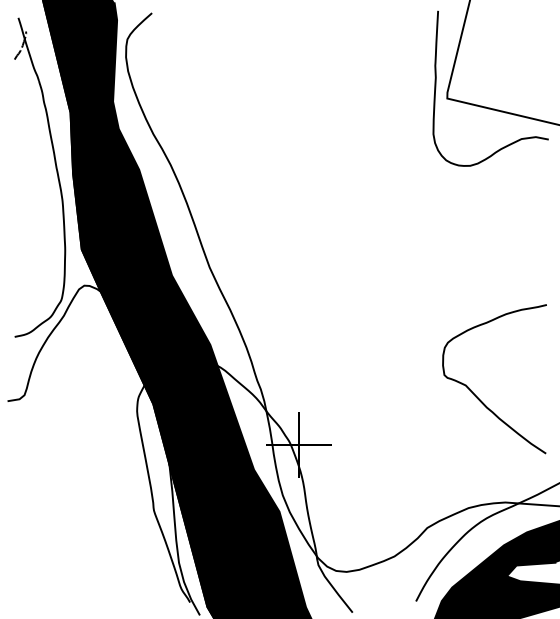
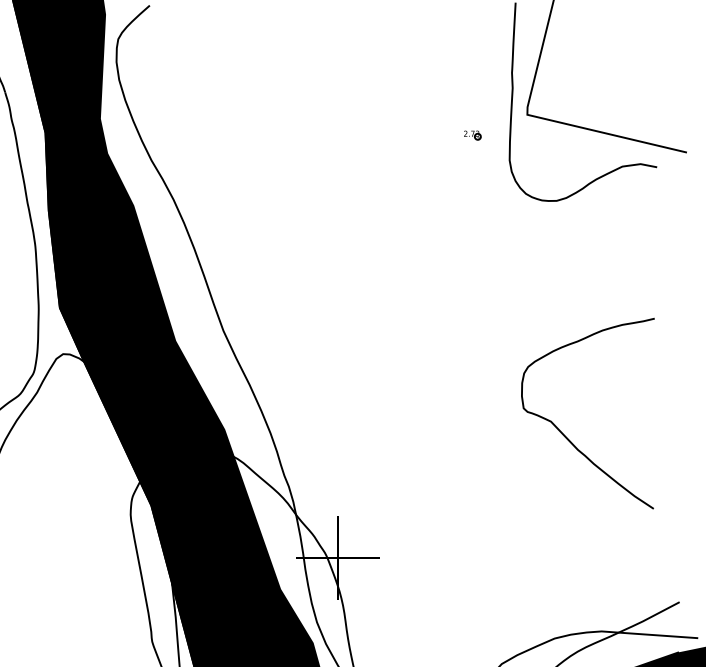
part: (404, 114) -> (472, 135), added
curve: (477, 396) -> (565, 435), moved

